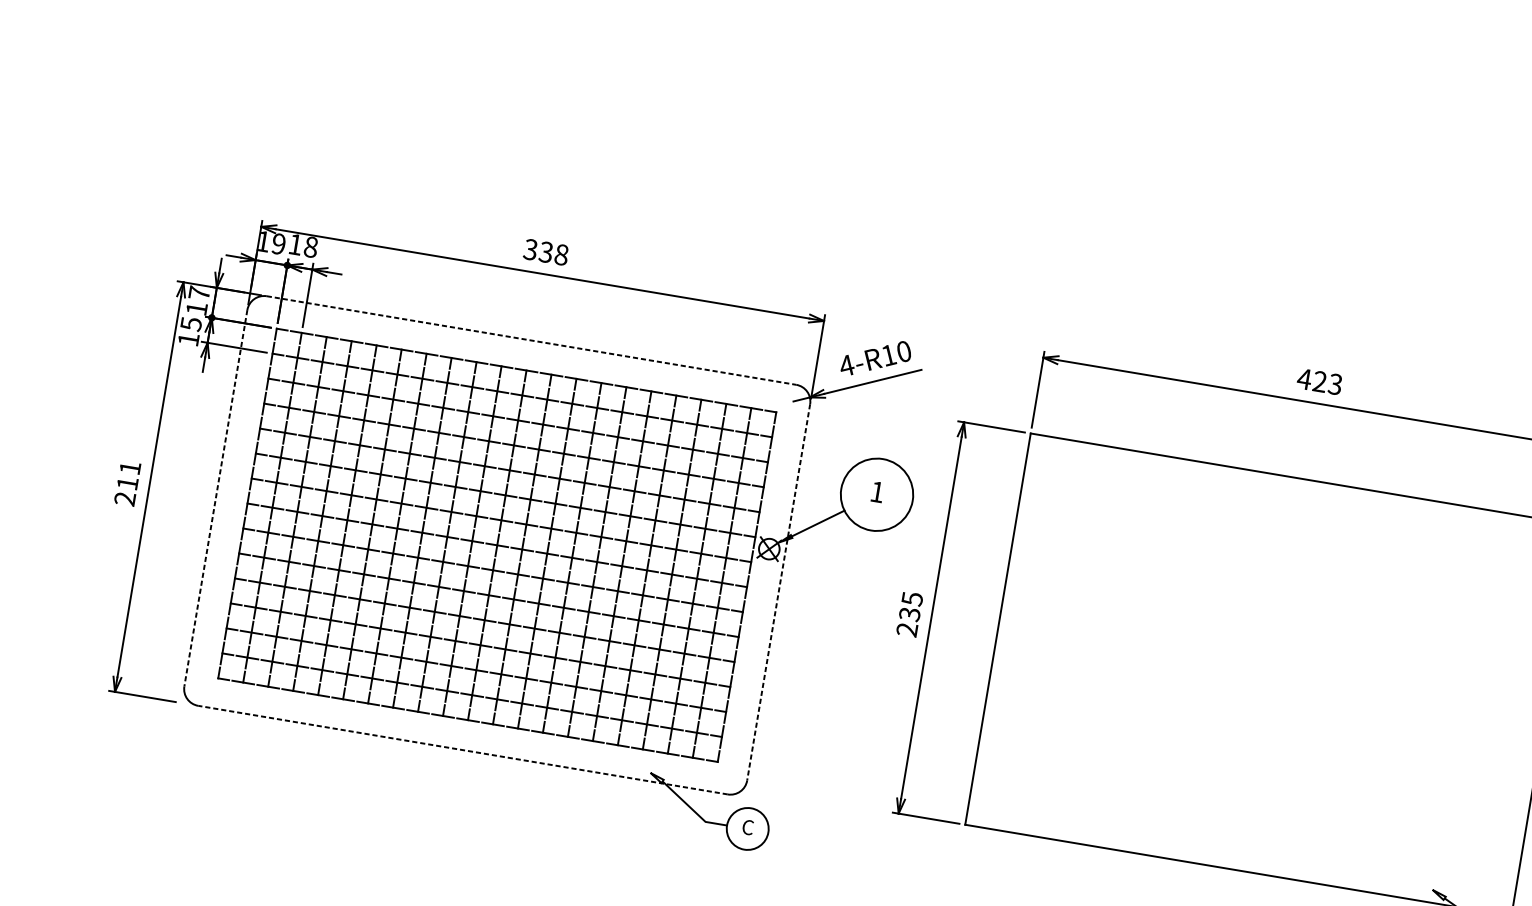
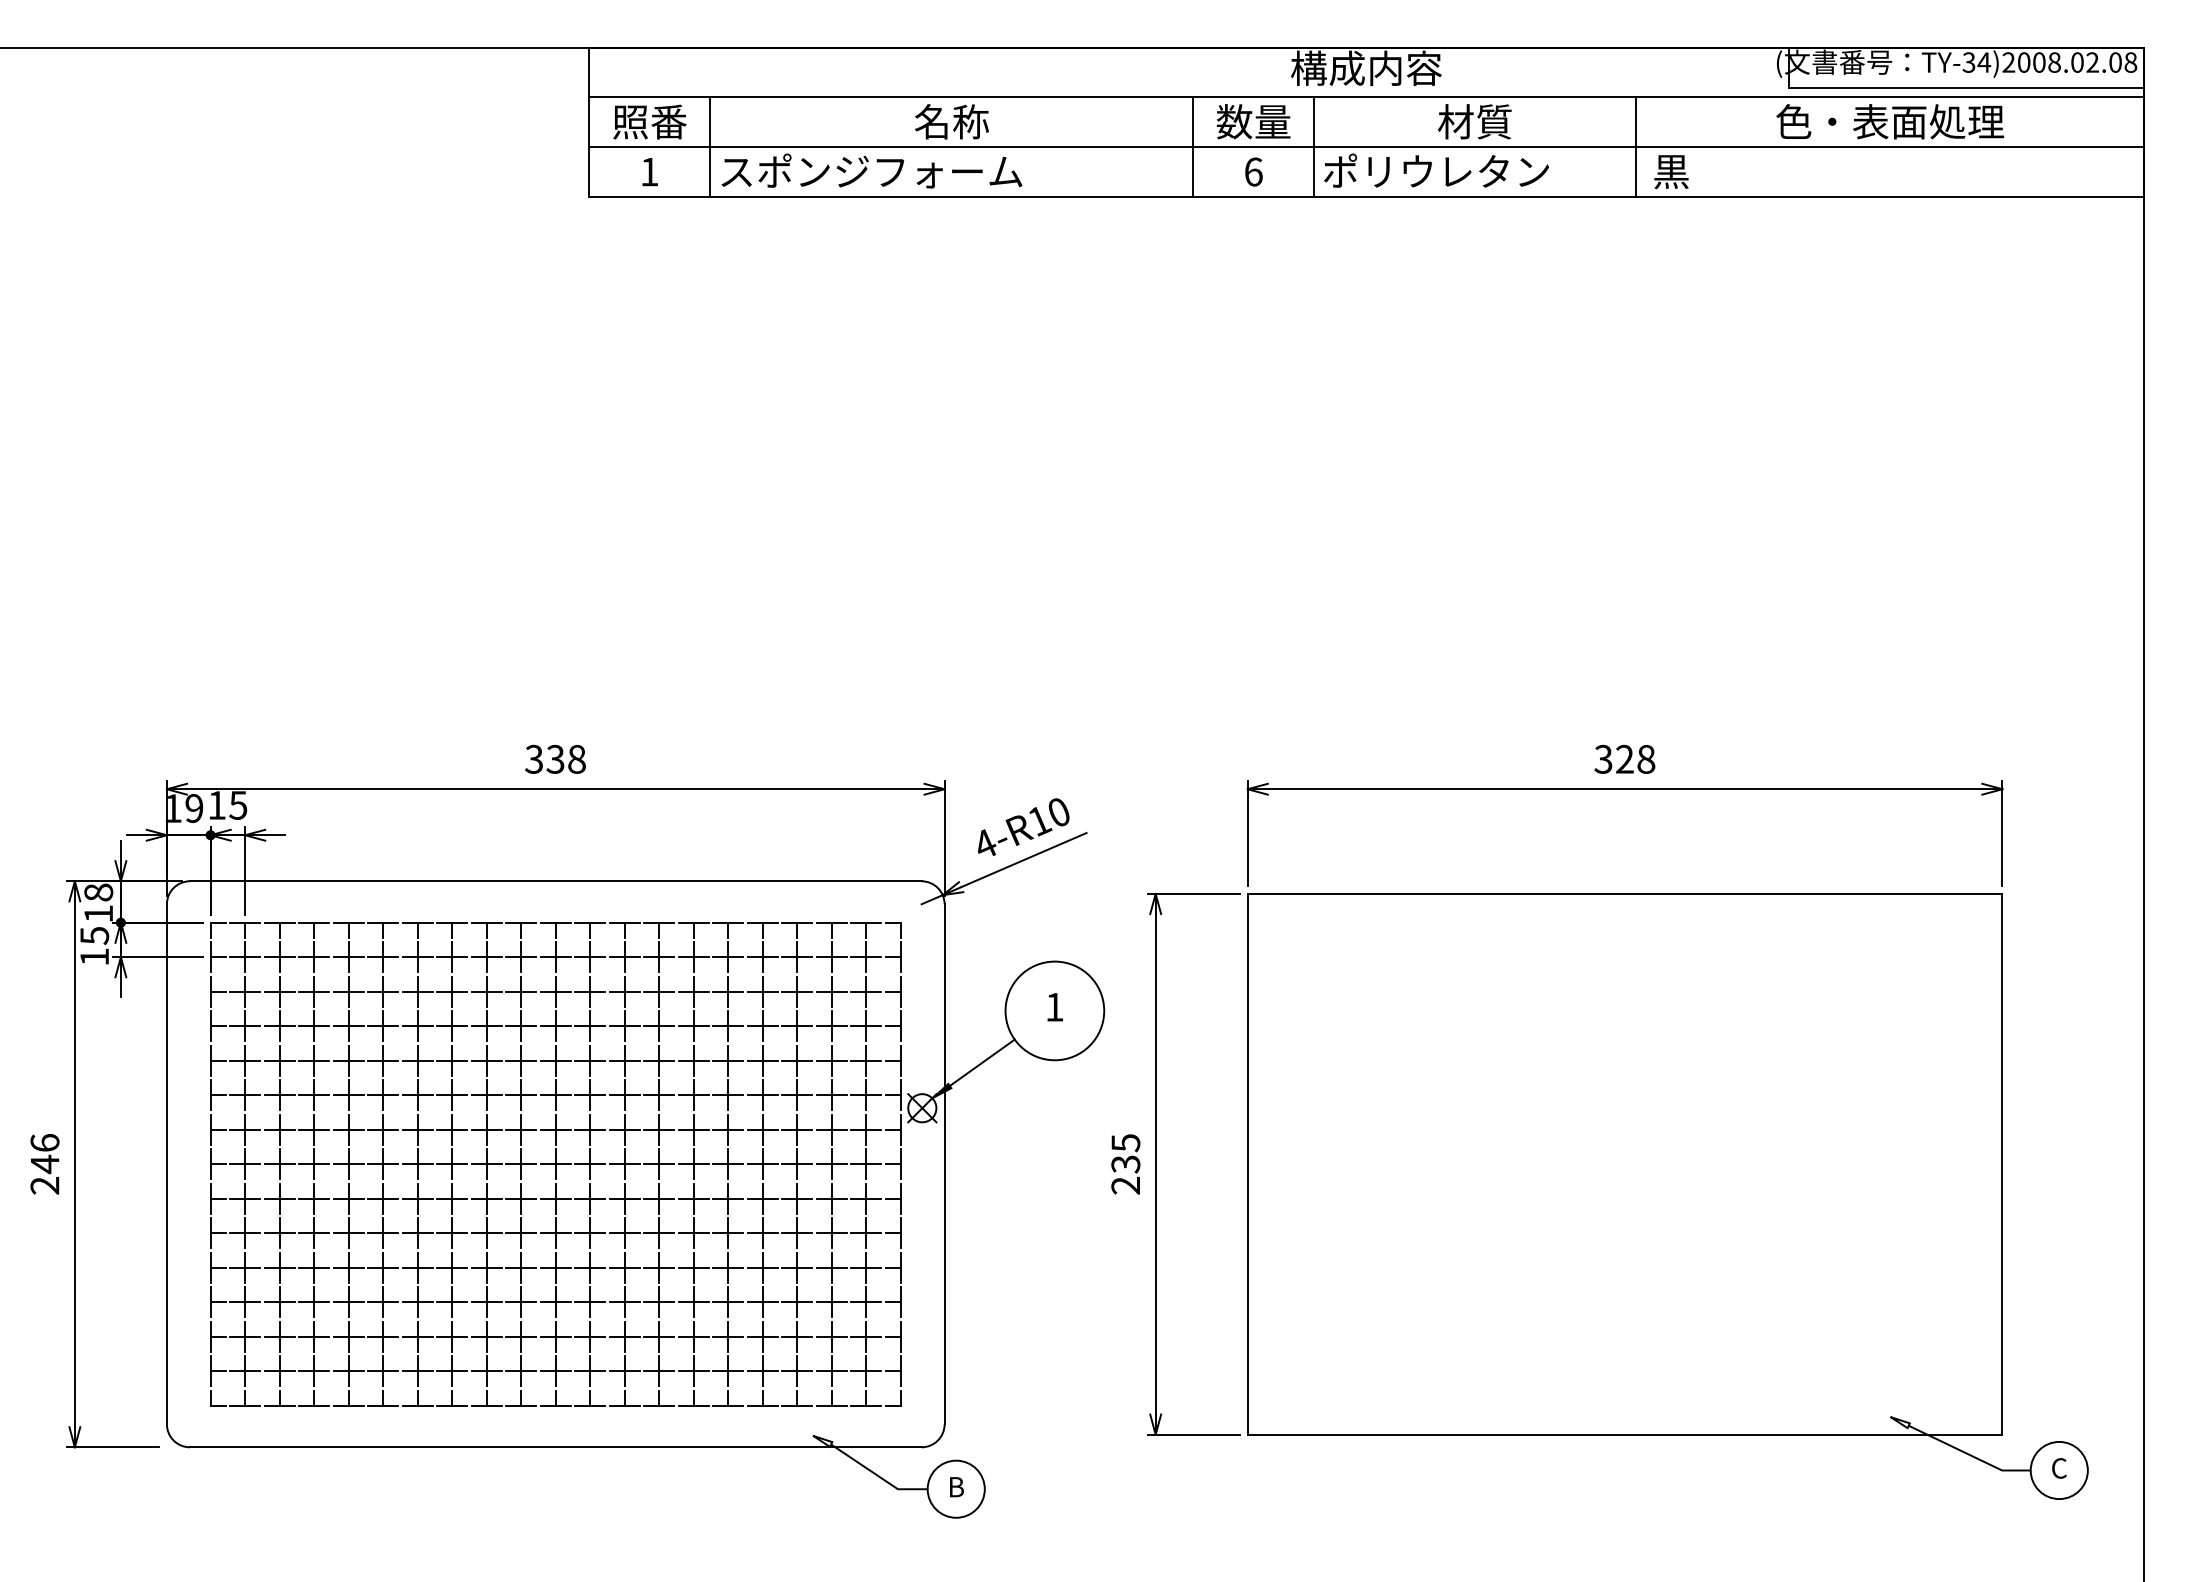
text: (311, 247) -> (238, 805), 18 -> 15
text: (199, 293) -> (98, 892), 17 -> 18
line: (531, 340) -> (555, 881), dashed -> solid
text: (1319, 381) -> (1624, 758), 423 -> 328
text: (128, 476) -> (44, 1154), 211 -> 246
line: (215, 498) -> (166, 1164), dashed -> solid
line: (778, 592) -> (944, 1164), dashed -> solid
line: (462, 750) -> (555, 1447), dashed -> solid
text: (748, 827) -> (956, 1486), C -> B

